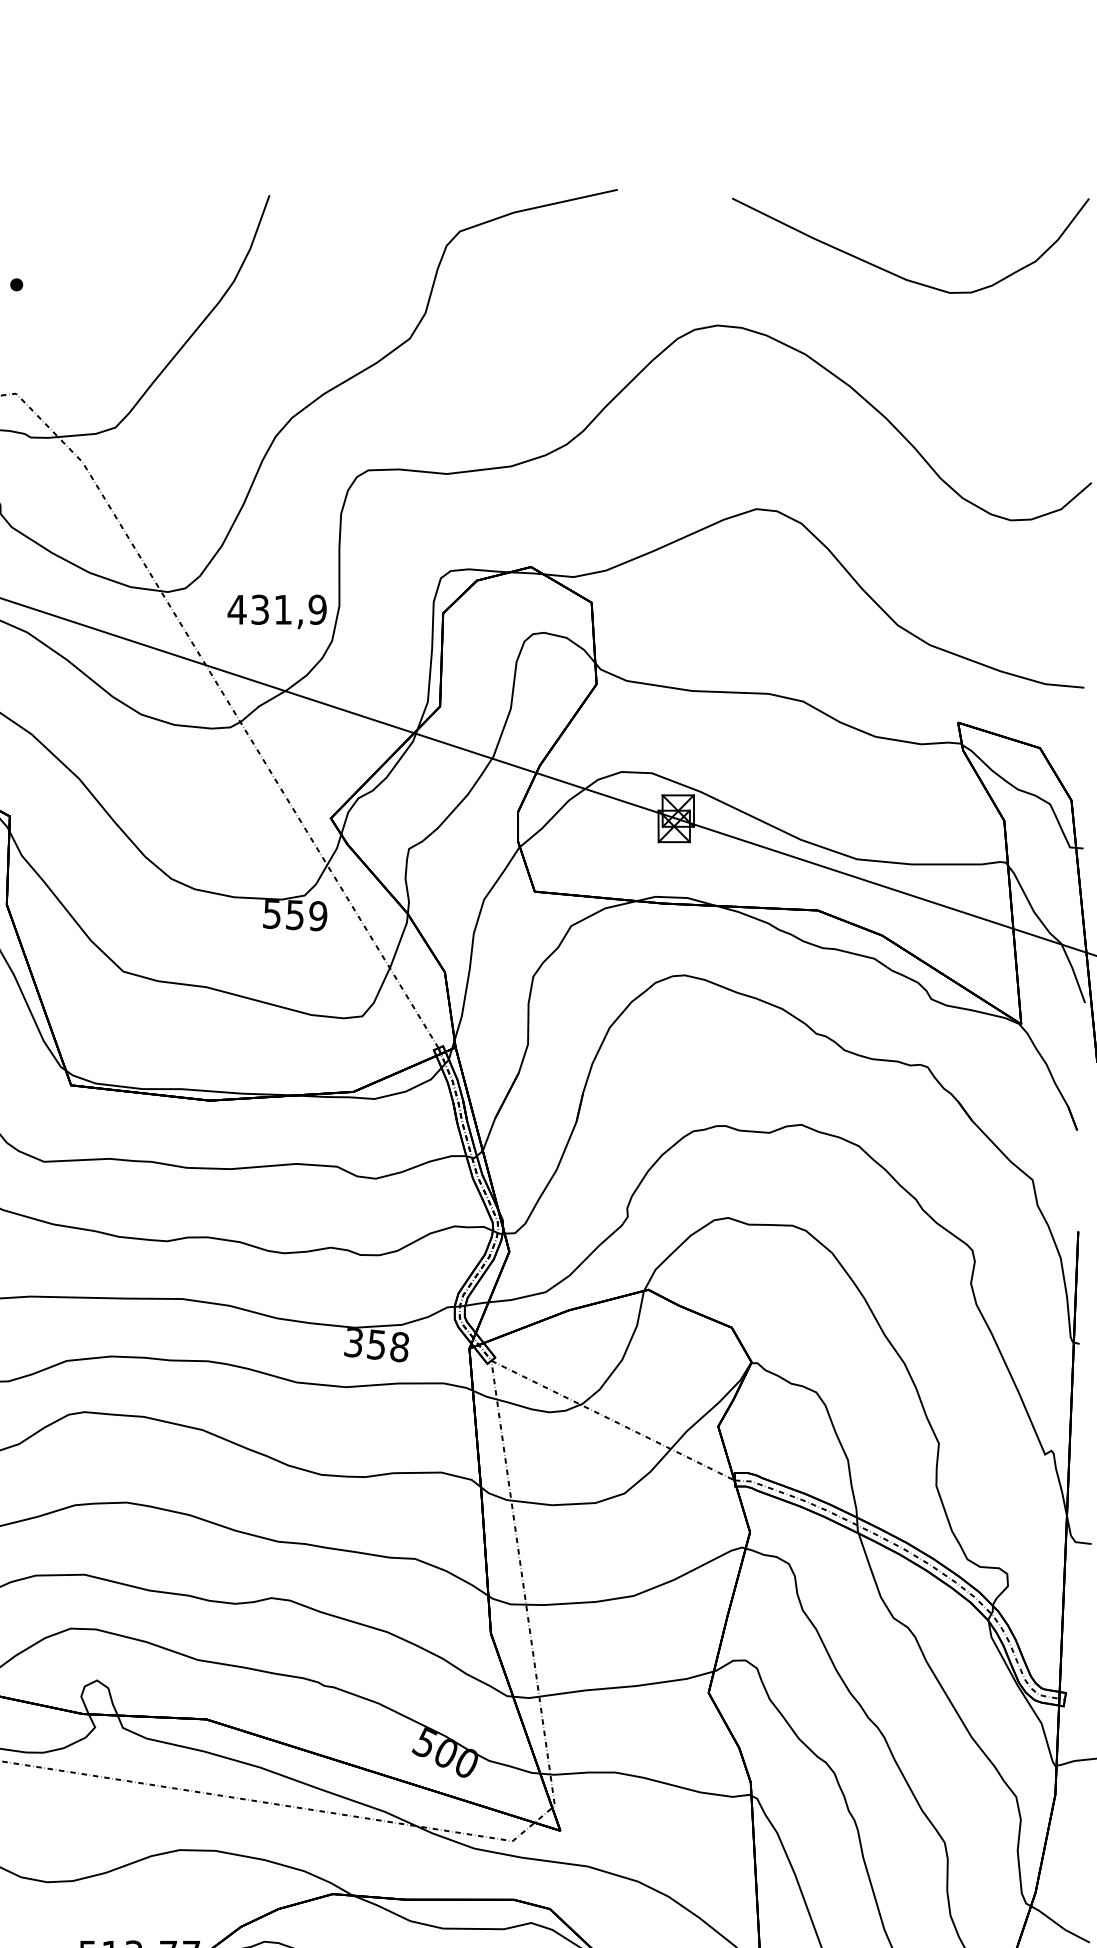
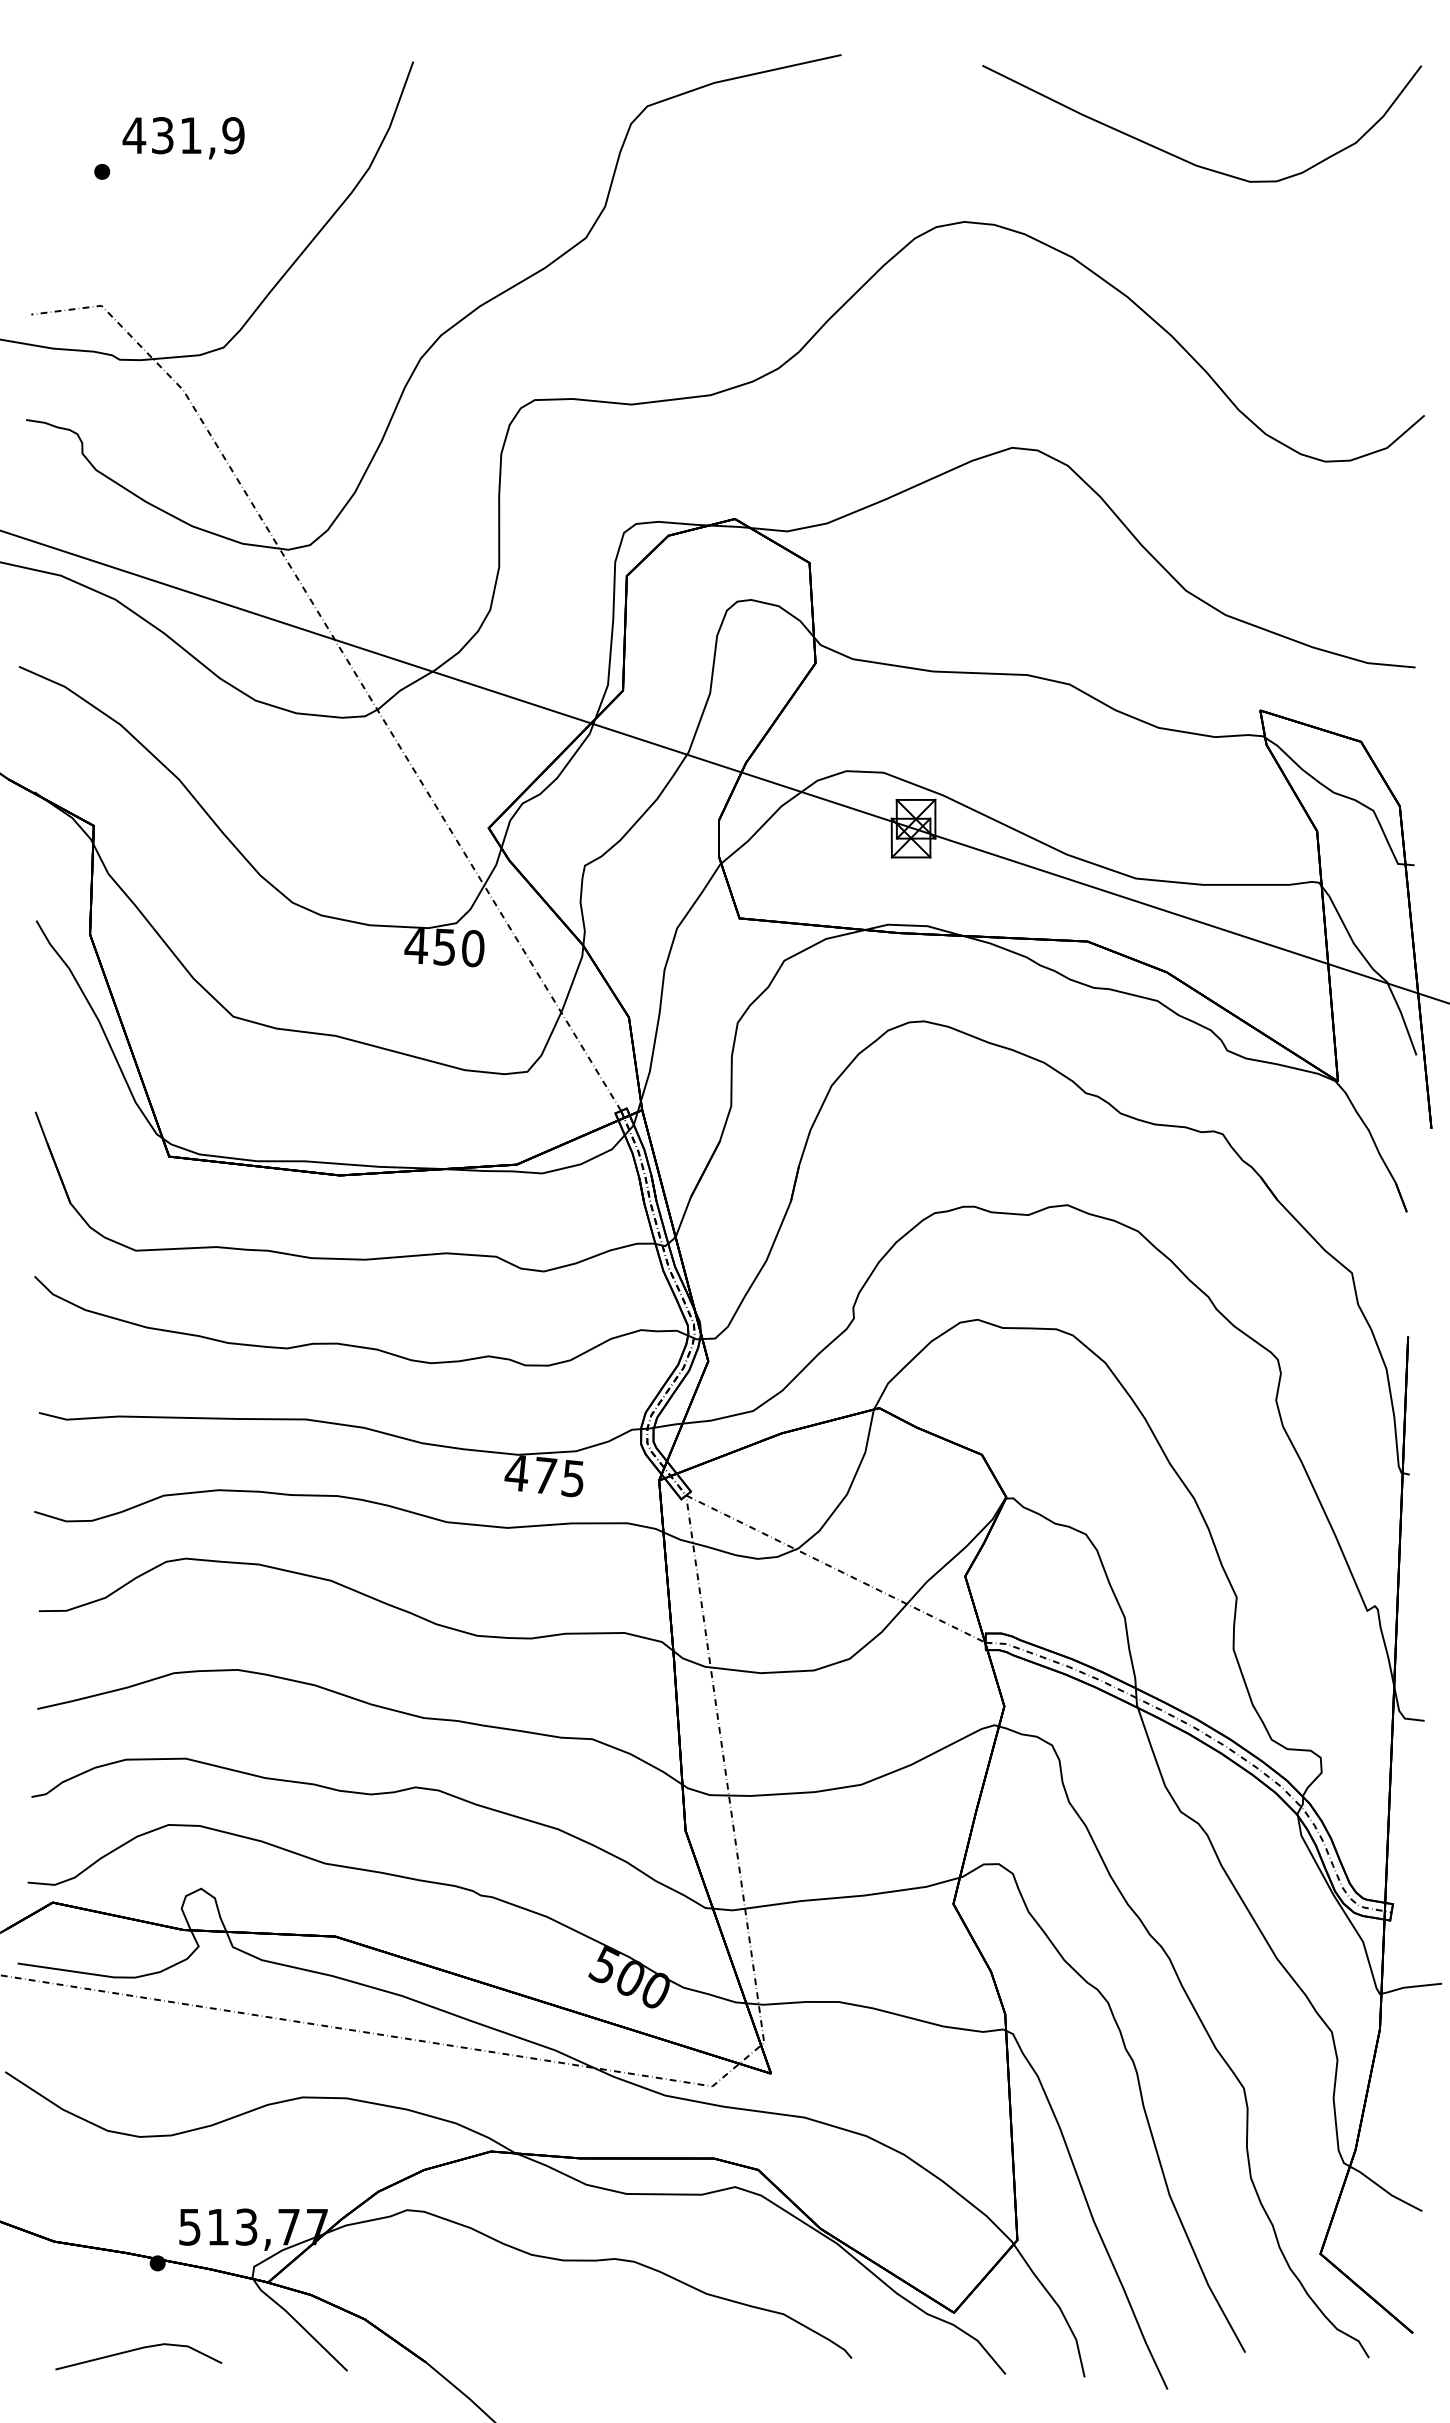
text: (277, 612) -> (183, 138), moved
text: (294, 915) -> (444, 947), 559 -> 450
text: (376, 1345) -> (544, 1476), 358 -> 475

